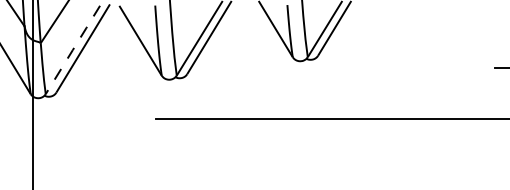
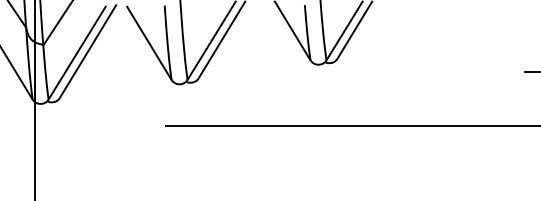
line: (73, 49) -> (77, 52), dashed -> solid

